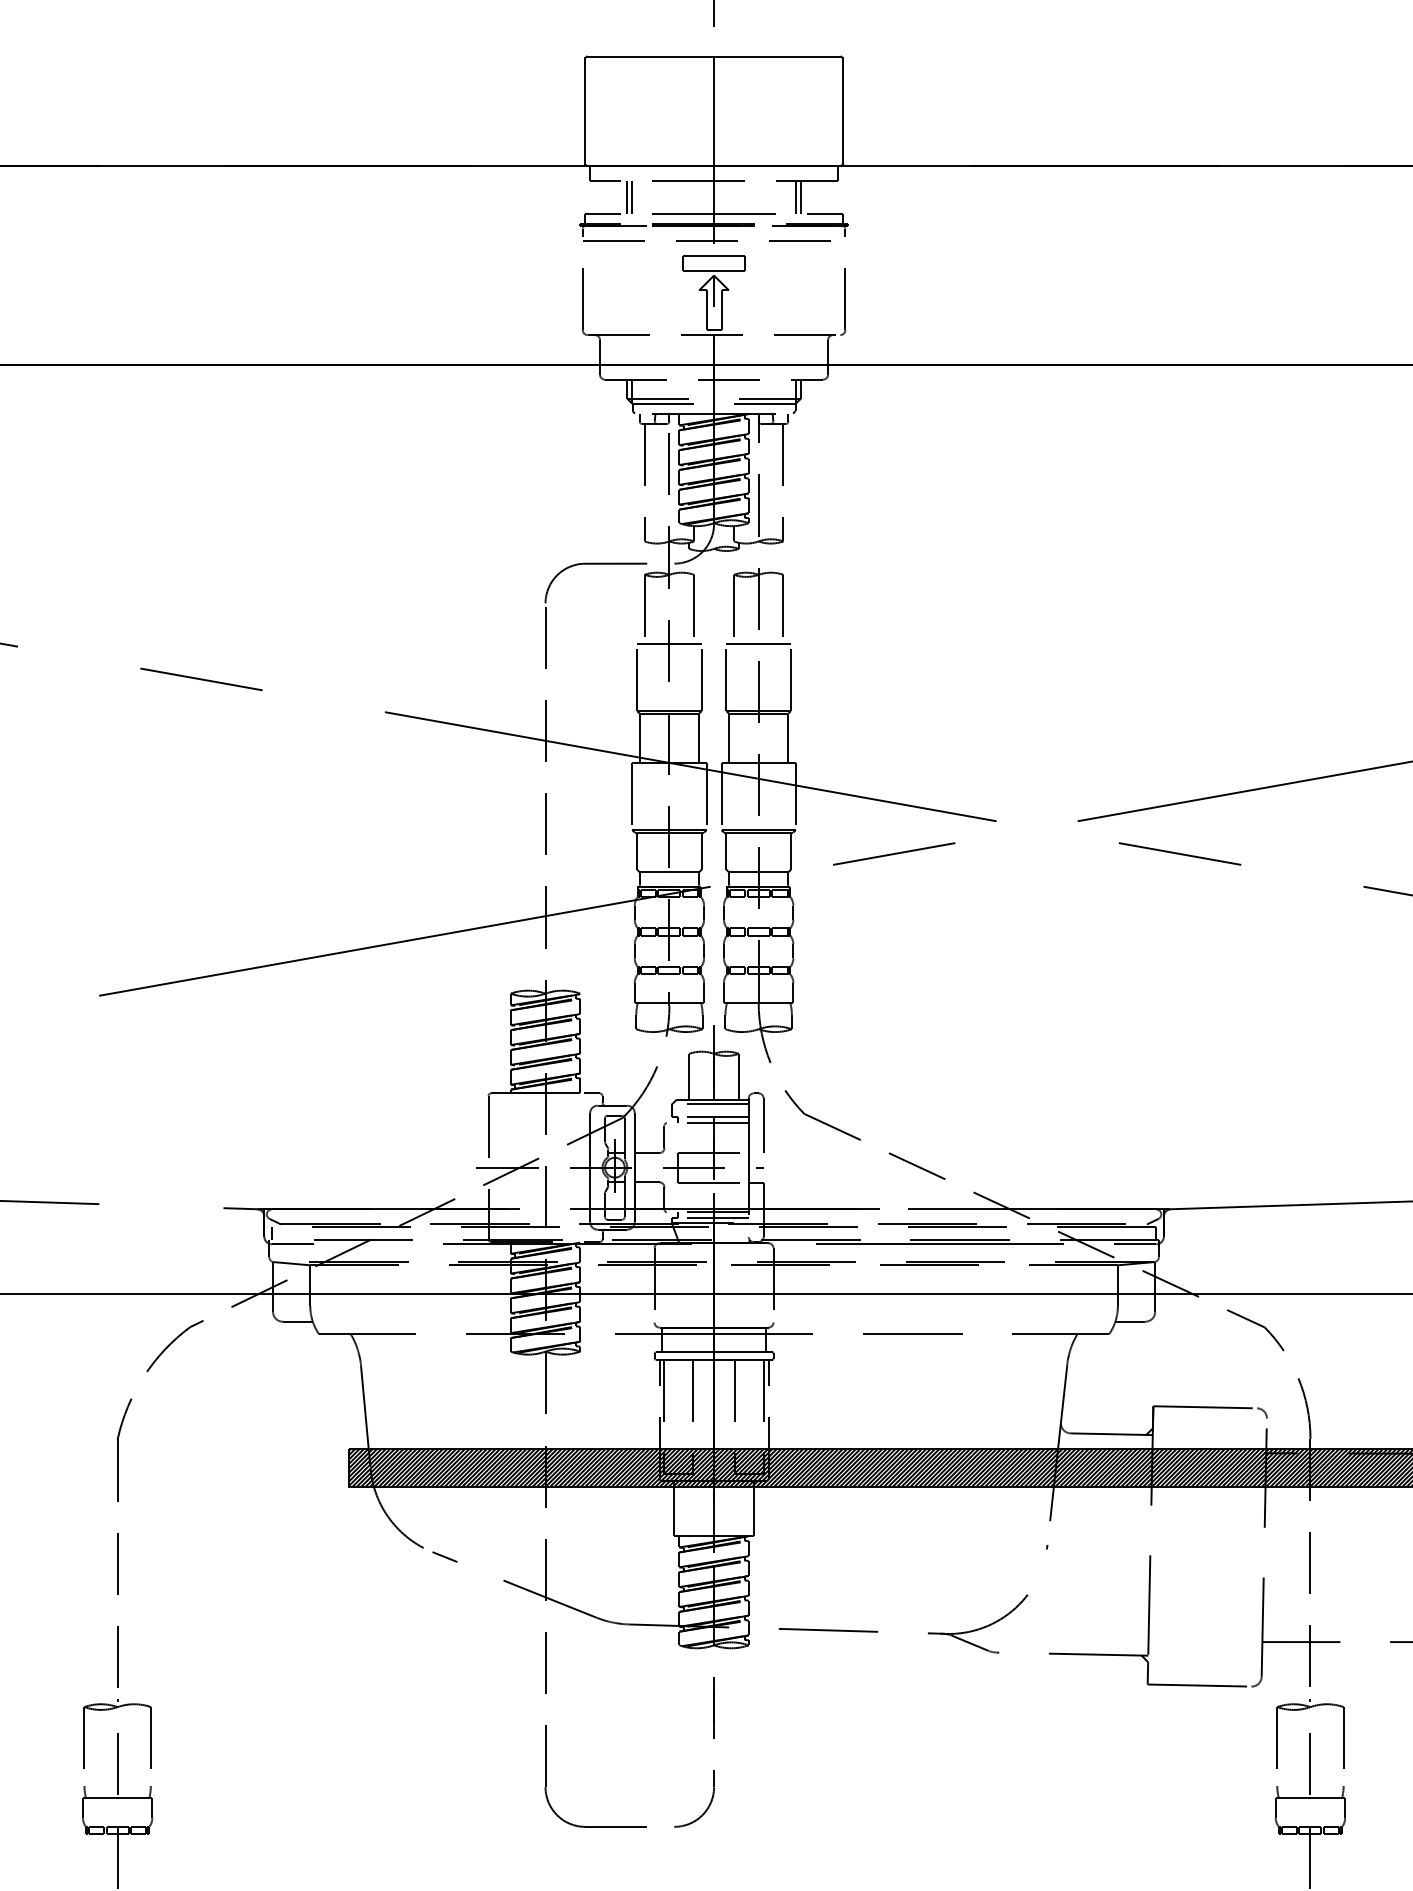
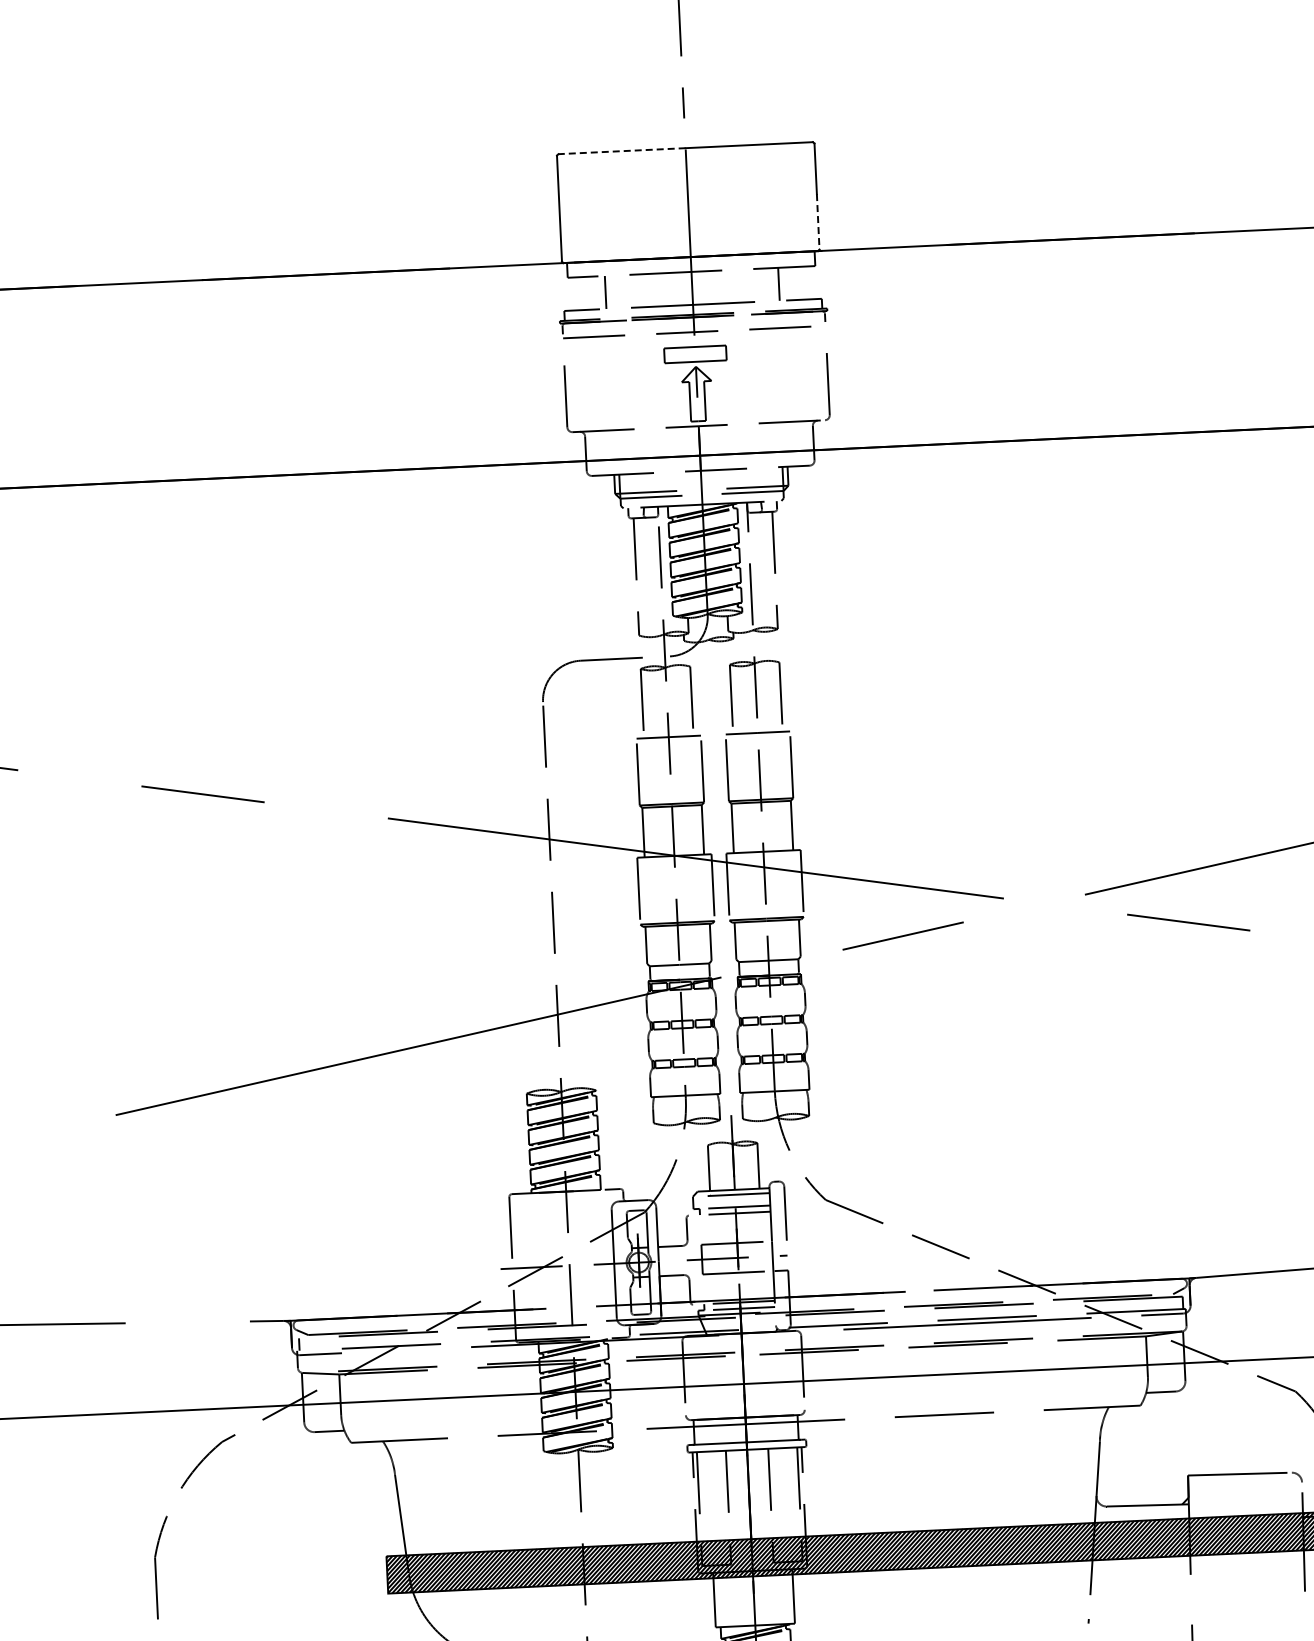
line: (650, 56) -> (622, 150), solid -> dashed
line: (842, 136) -> (817, 221), solid -> dashed
line: (632, 196) -> (610, 291), removed
line: (795, 196) -> (773, 283), removed

